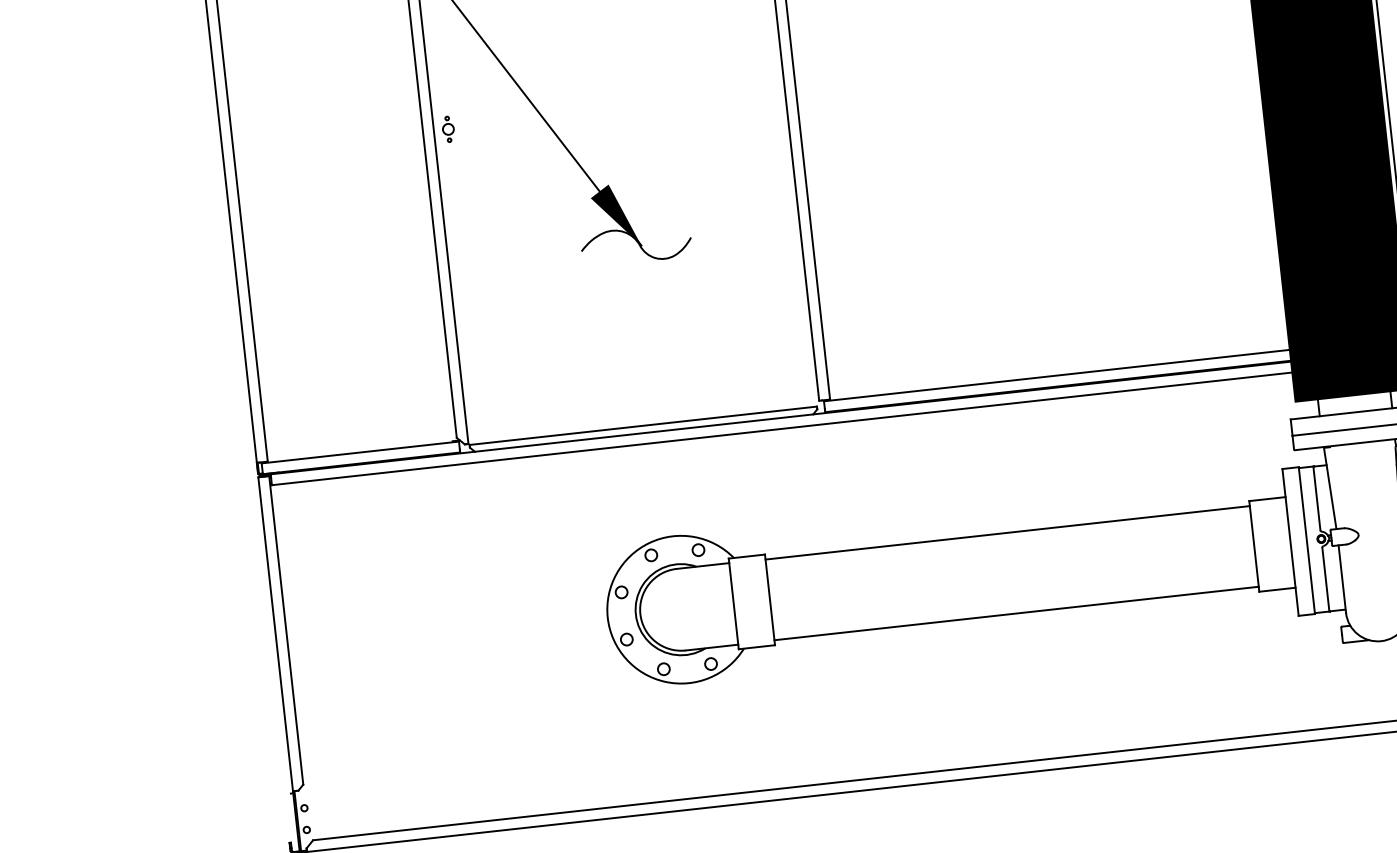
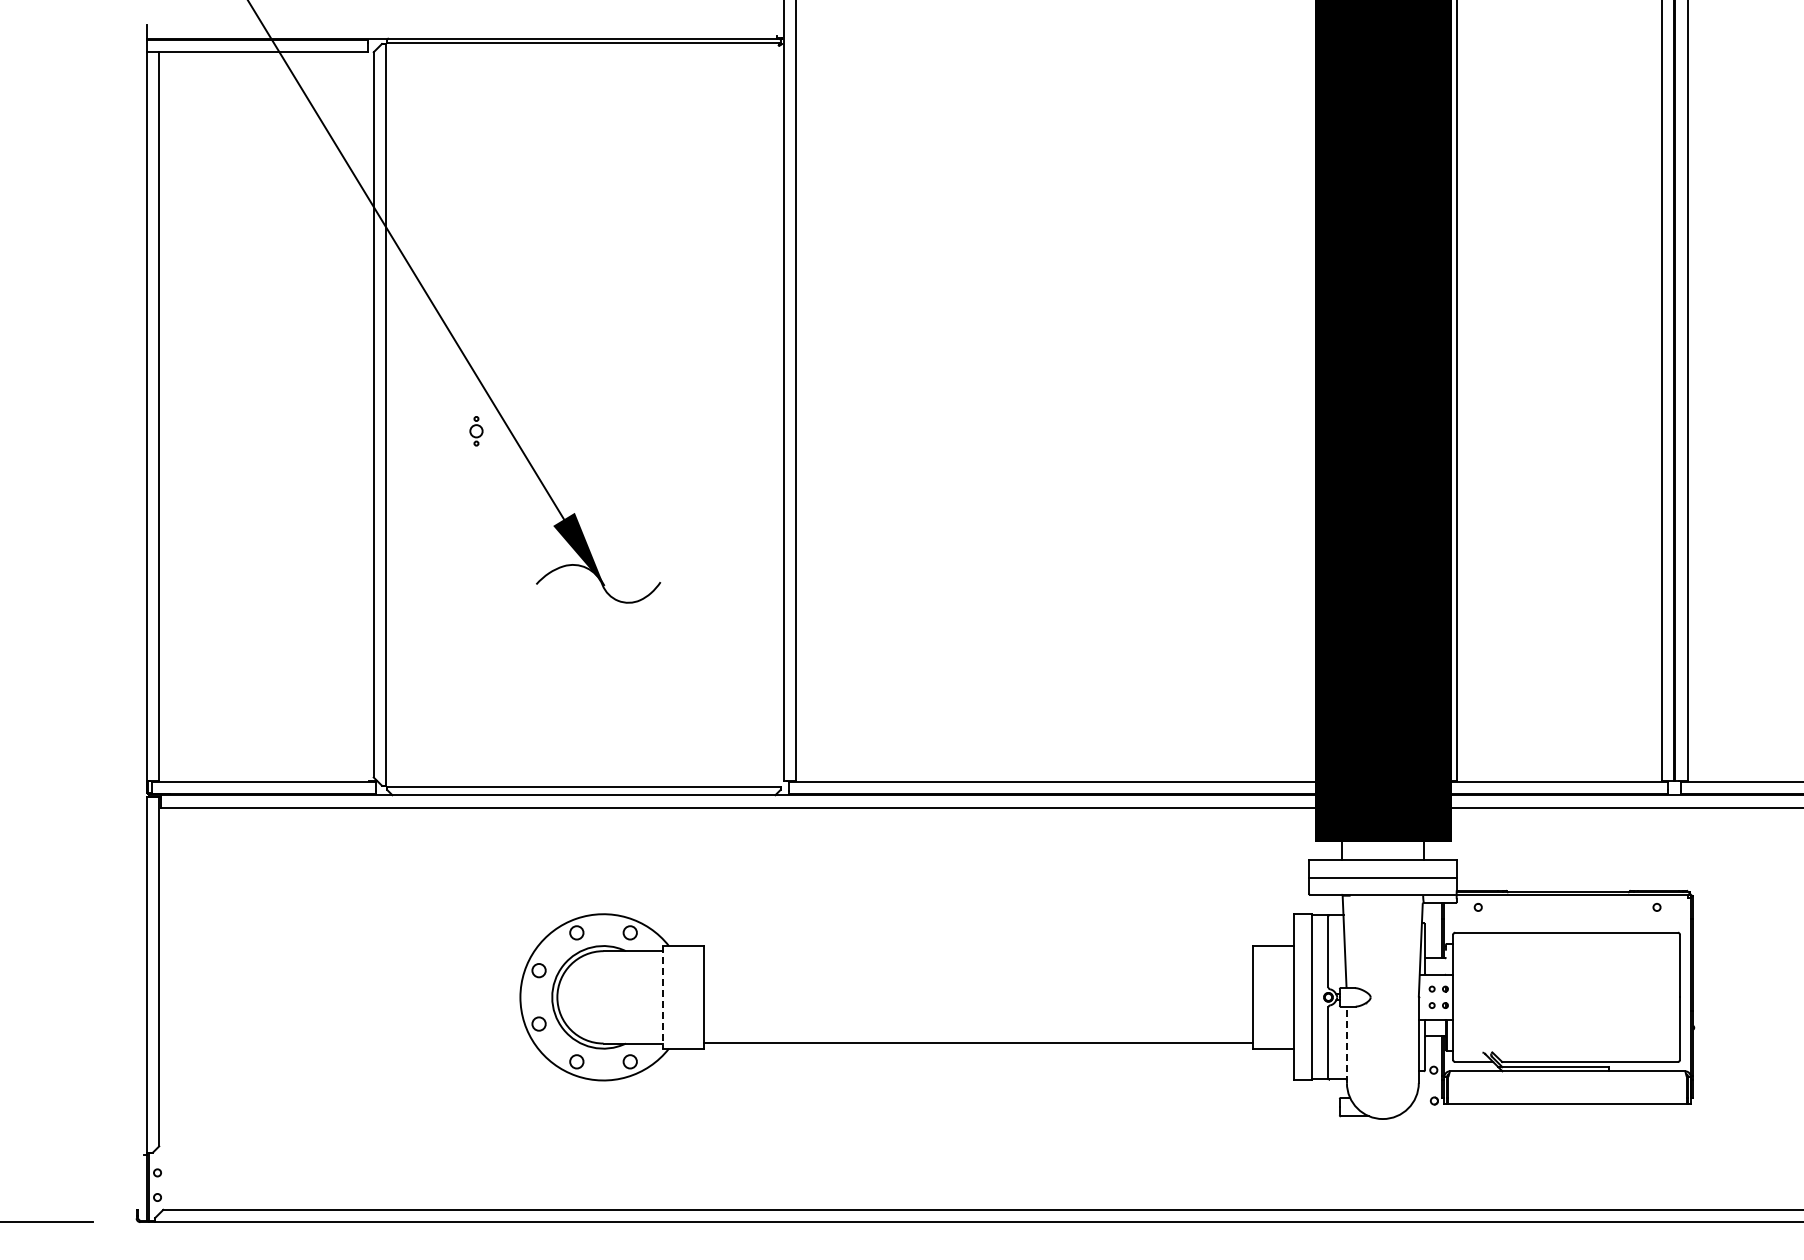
part: (448, 129) -> (476, 431), moved
line: (1007, 532) -> (978, 951), removed
line: (1341, 578) -> (1346, 1044), solid -> dashed
line: (734, 603) -> (663, 997), solid -> dashed

